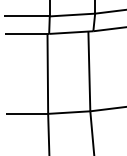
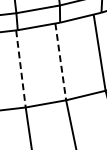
line: (89, 71) -> (60, 61), solid -> dashed
line: (47, 73) -> (20, 68), solid -> dashed

